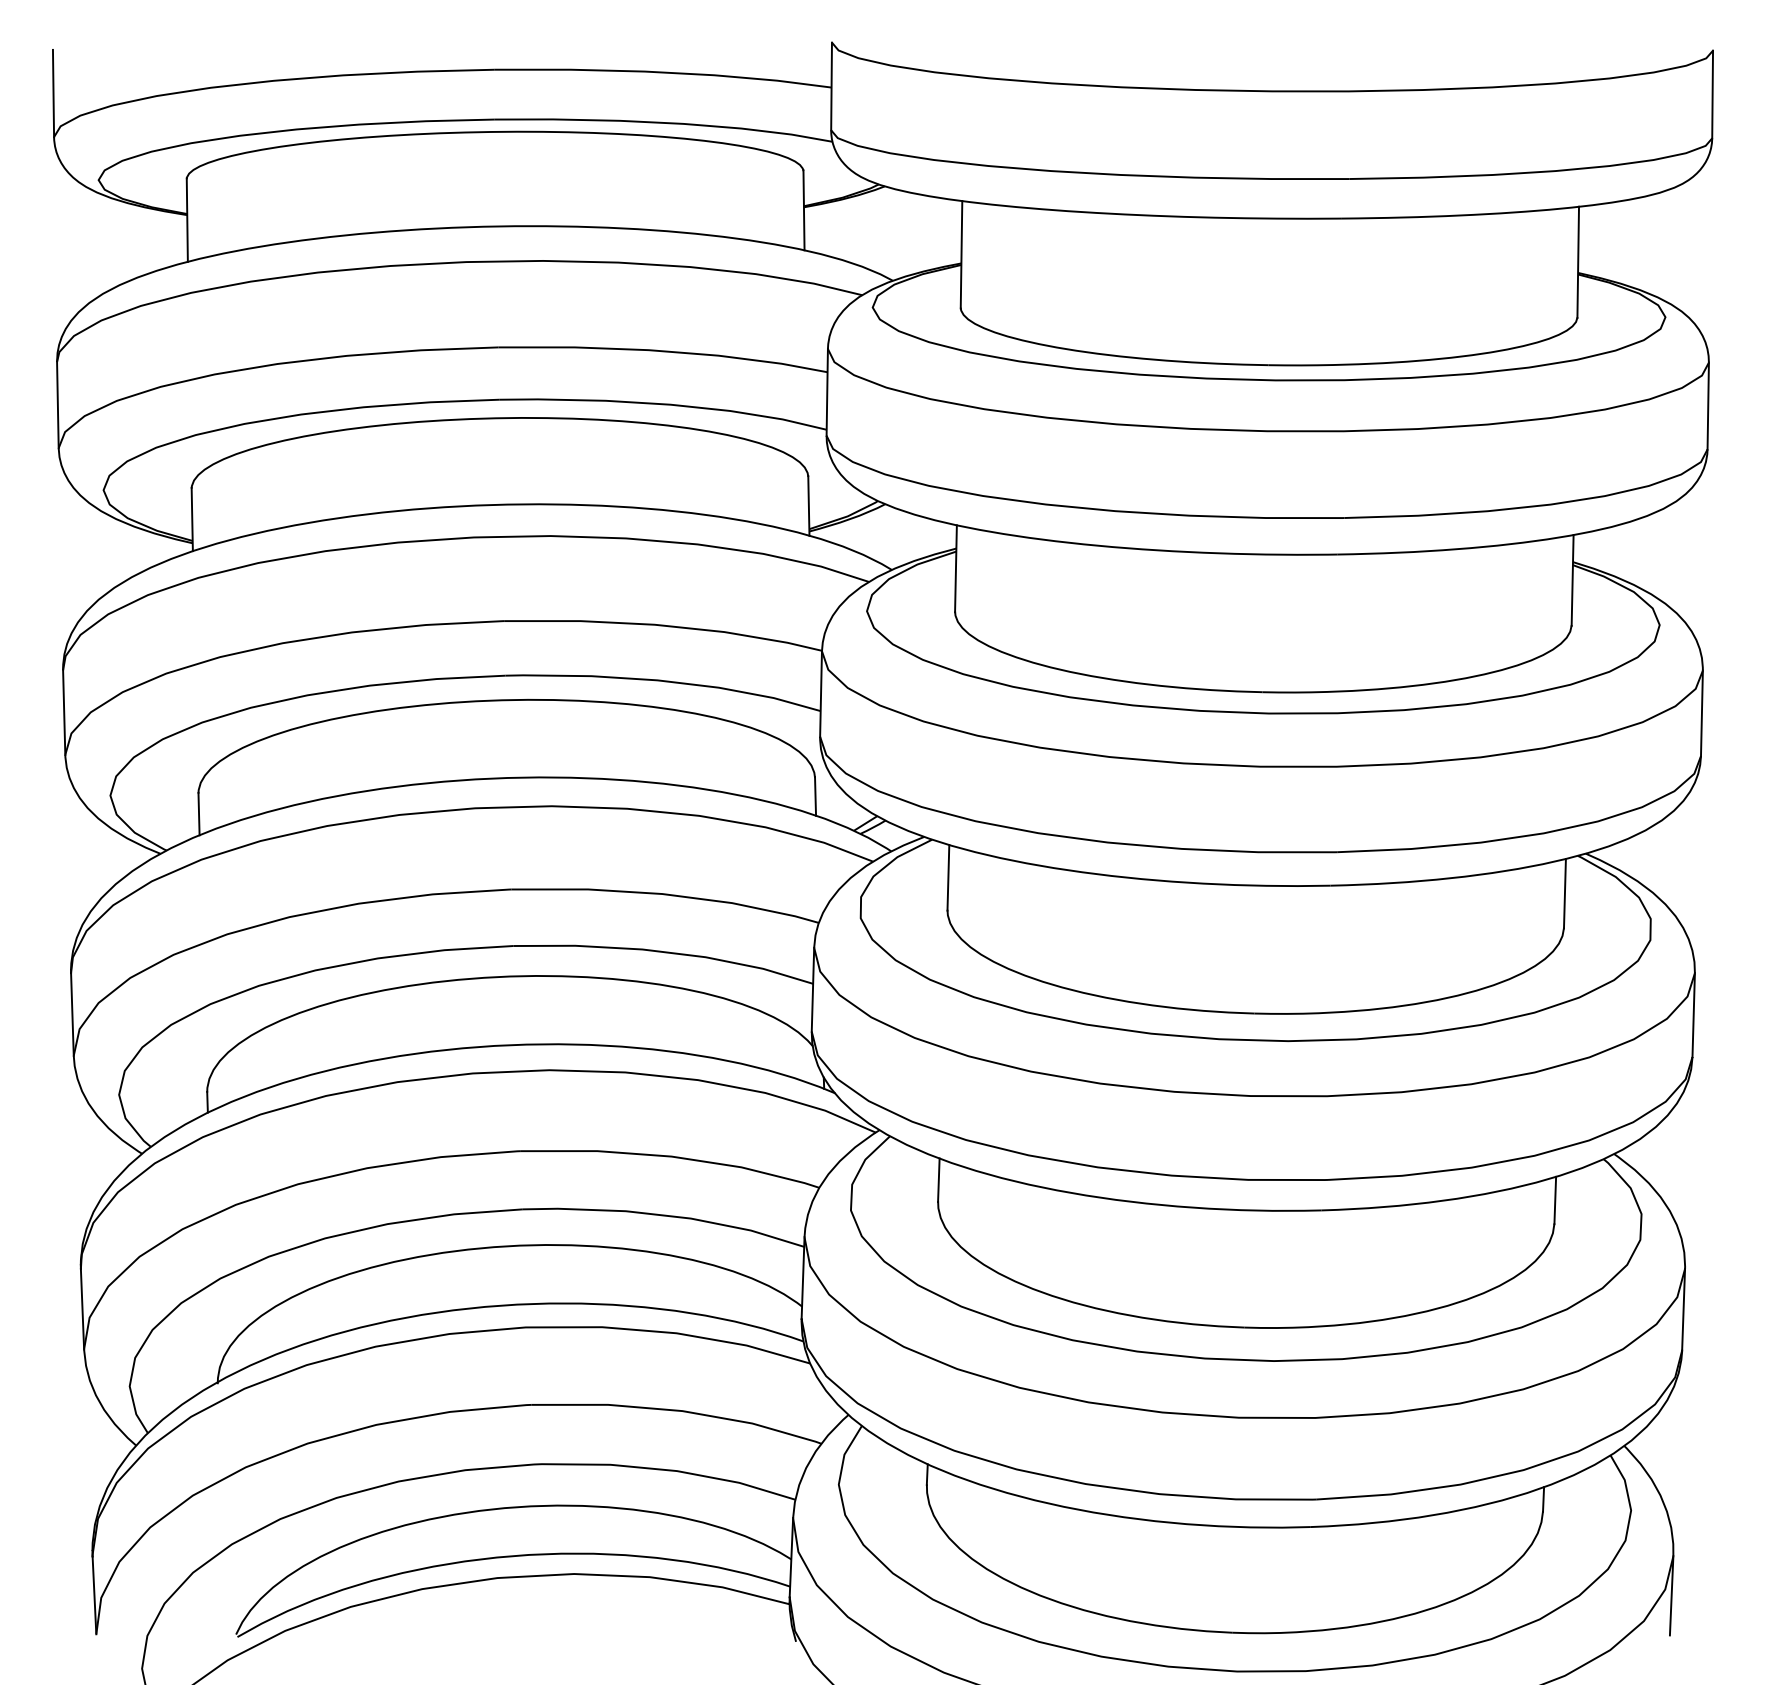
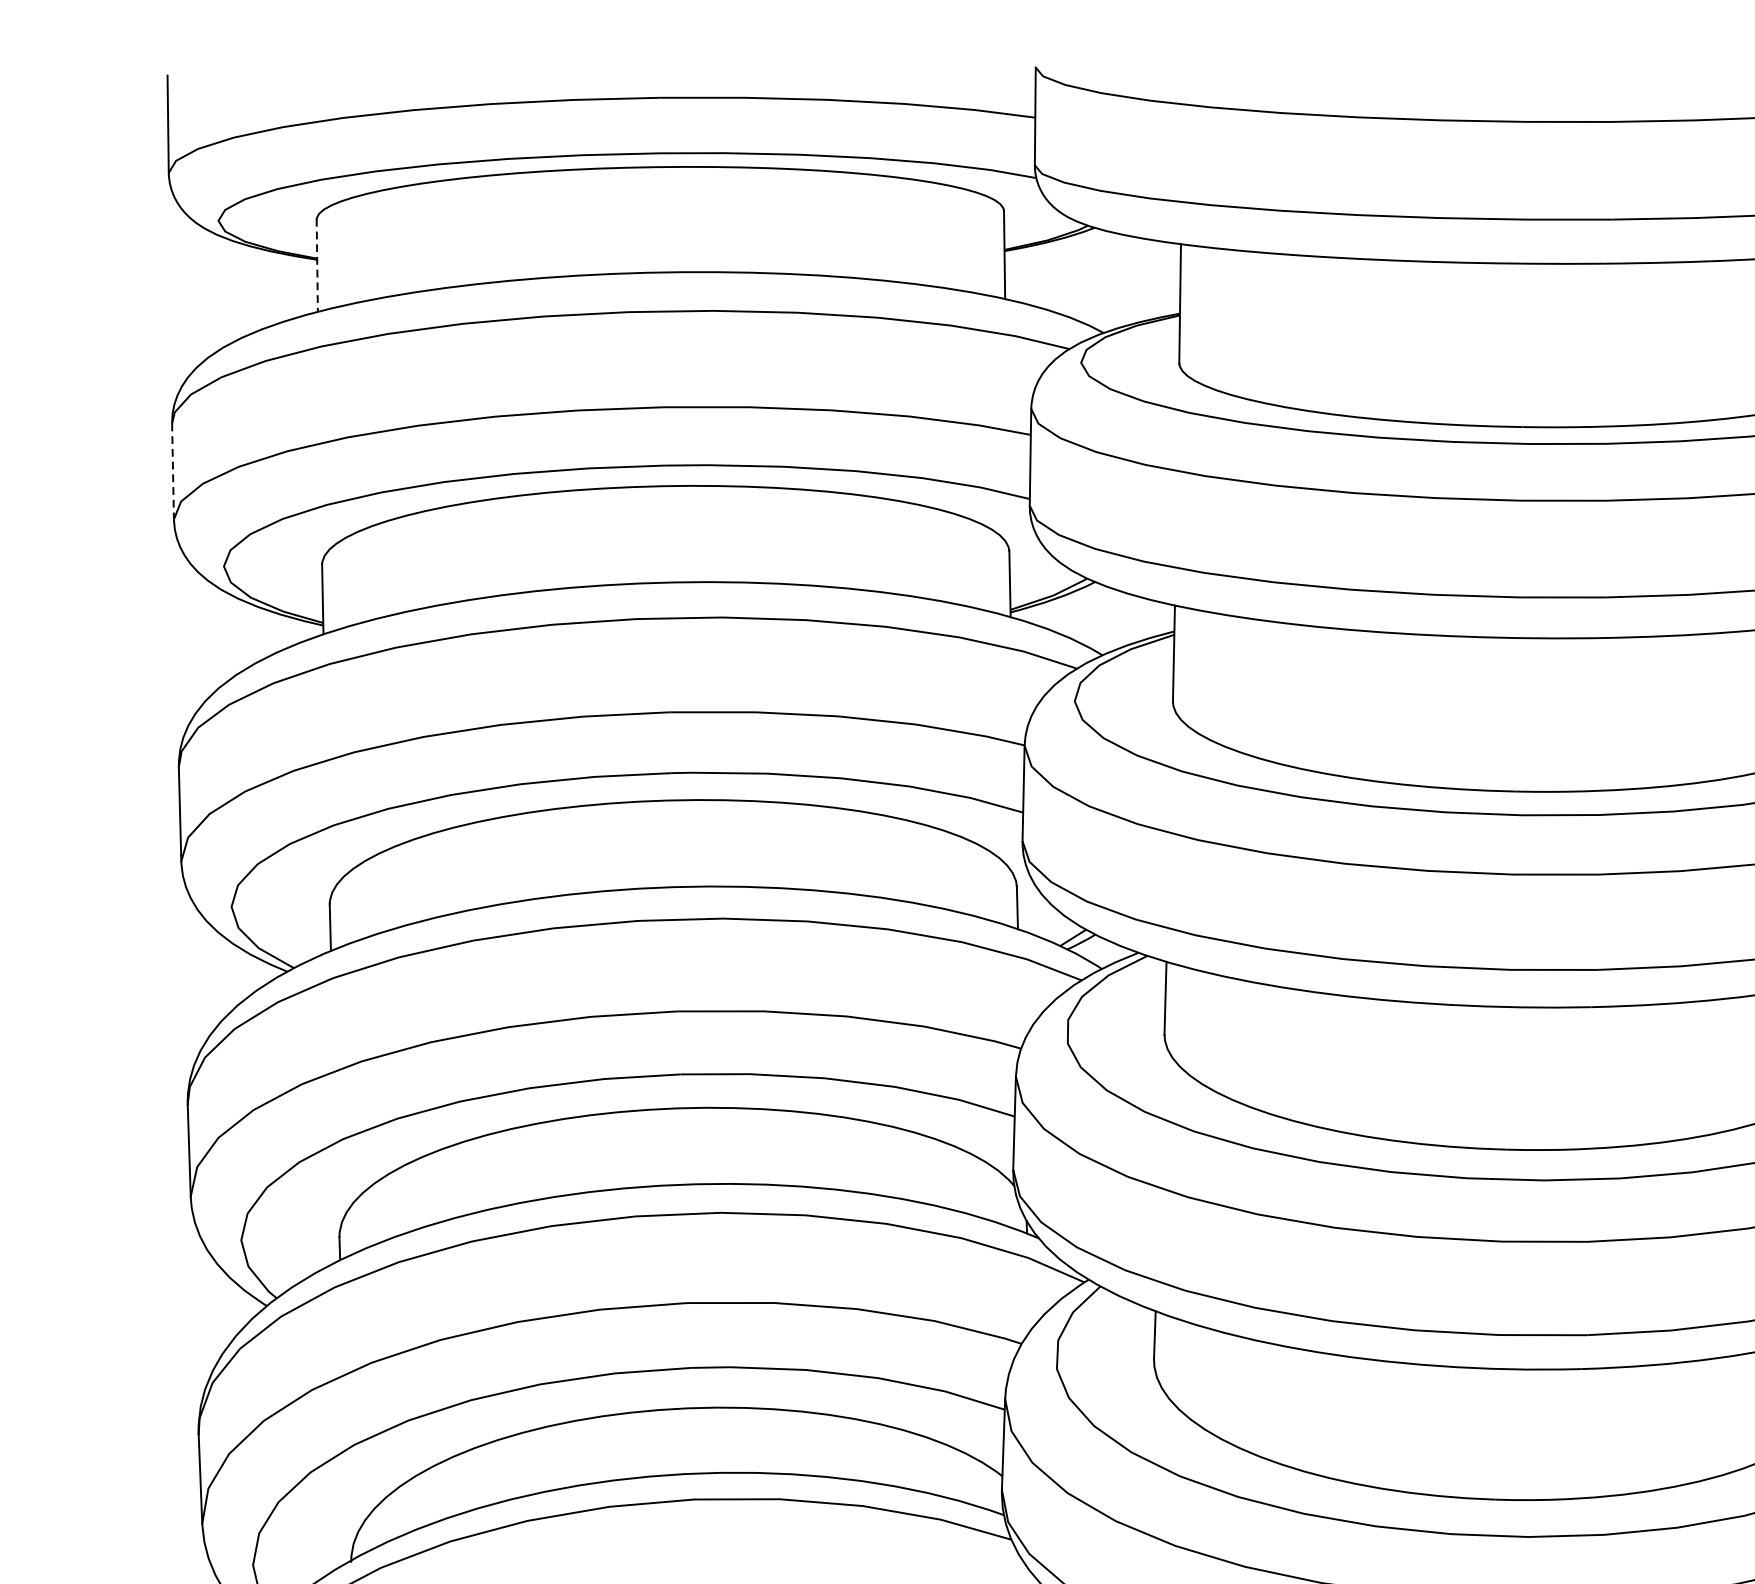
line: (187, 220) -> (317, 265), solid -> dashed
line: (57, 405) -> (172, 472), solid -> dashed

